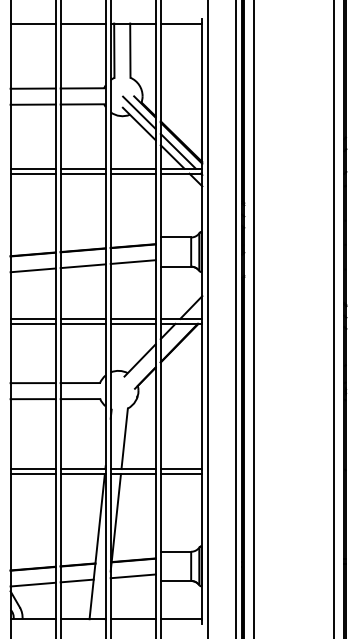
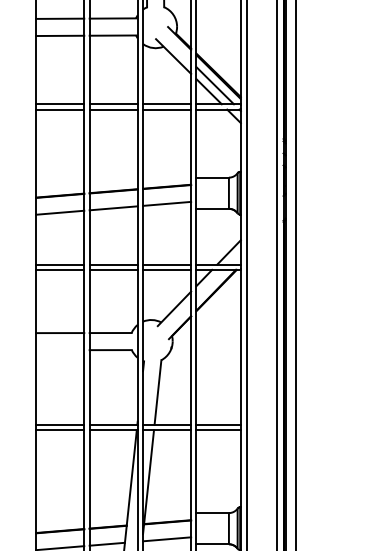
line: (139, 112) -> (173, 44), removed
line: (32, 399) -> (59, 350), removed

